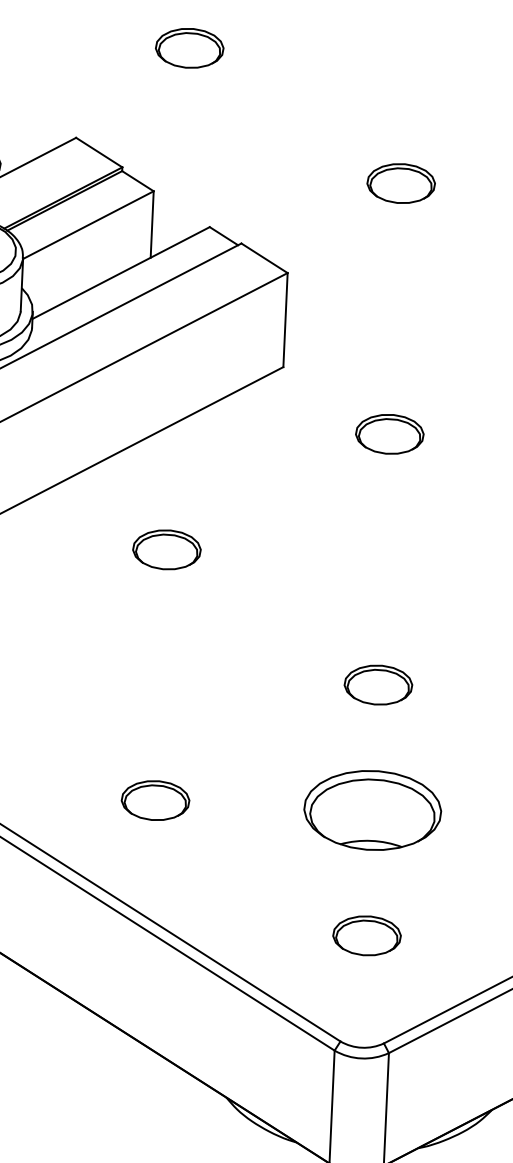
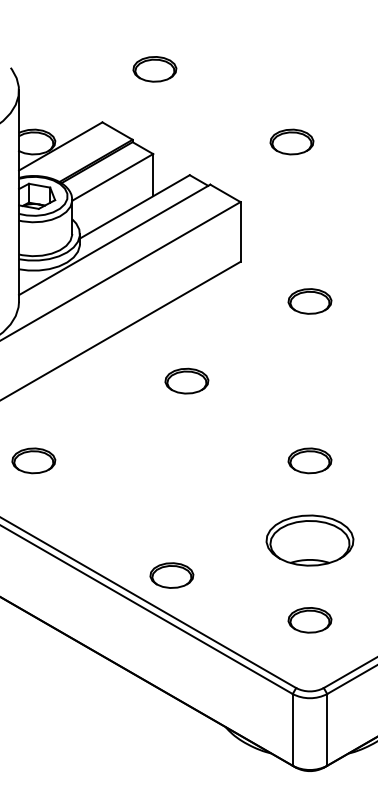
part: (189, 48) -> (154, 69), moved
part: (400, 182) -> (291, 141), moved
part: (166, 548) -> (186, 380), moved
part: (154, 800) -> (171, 575), moved

